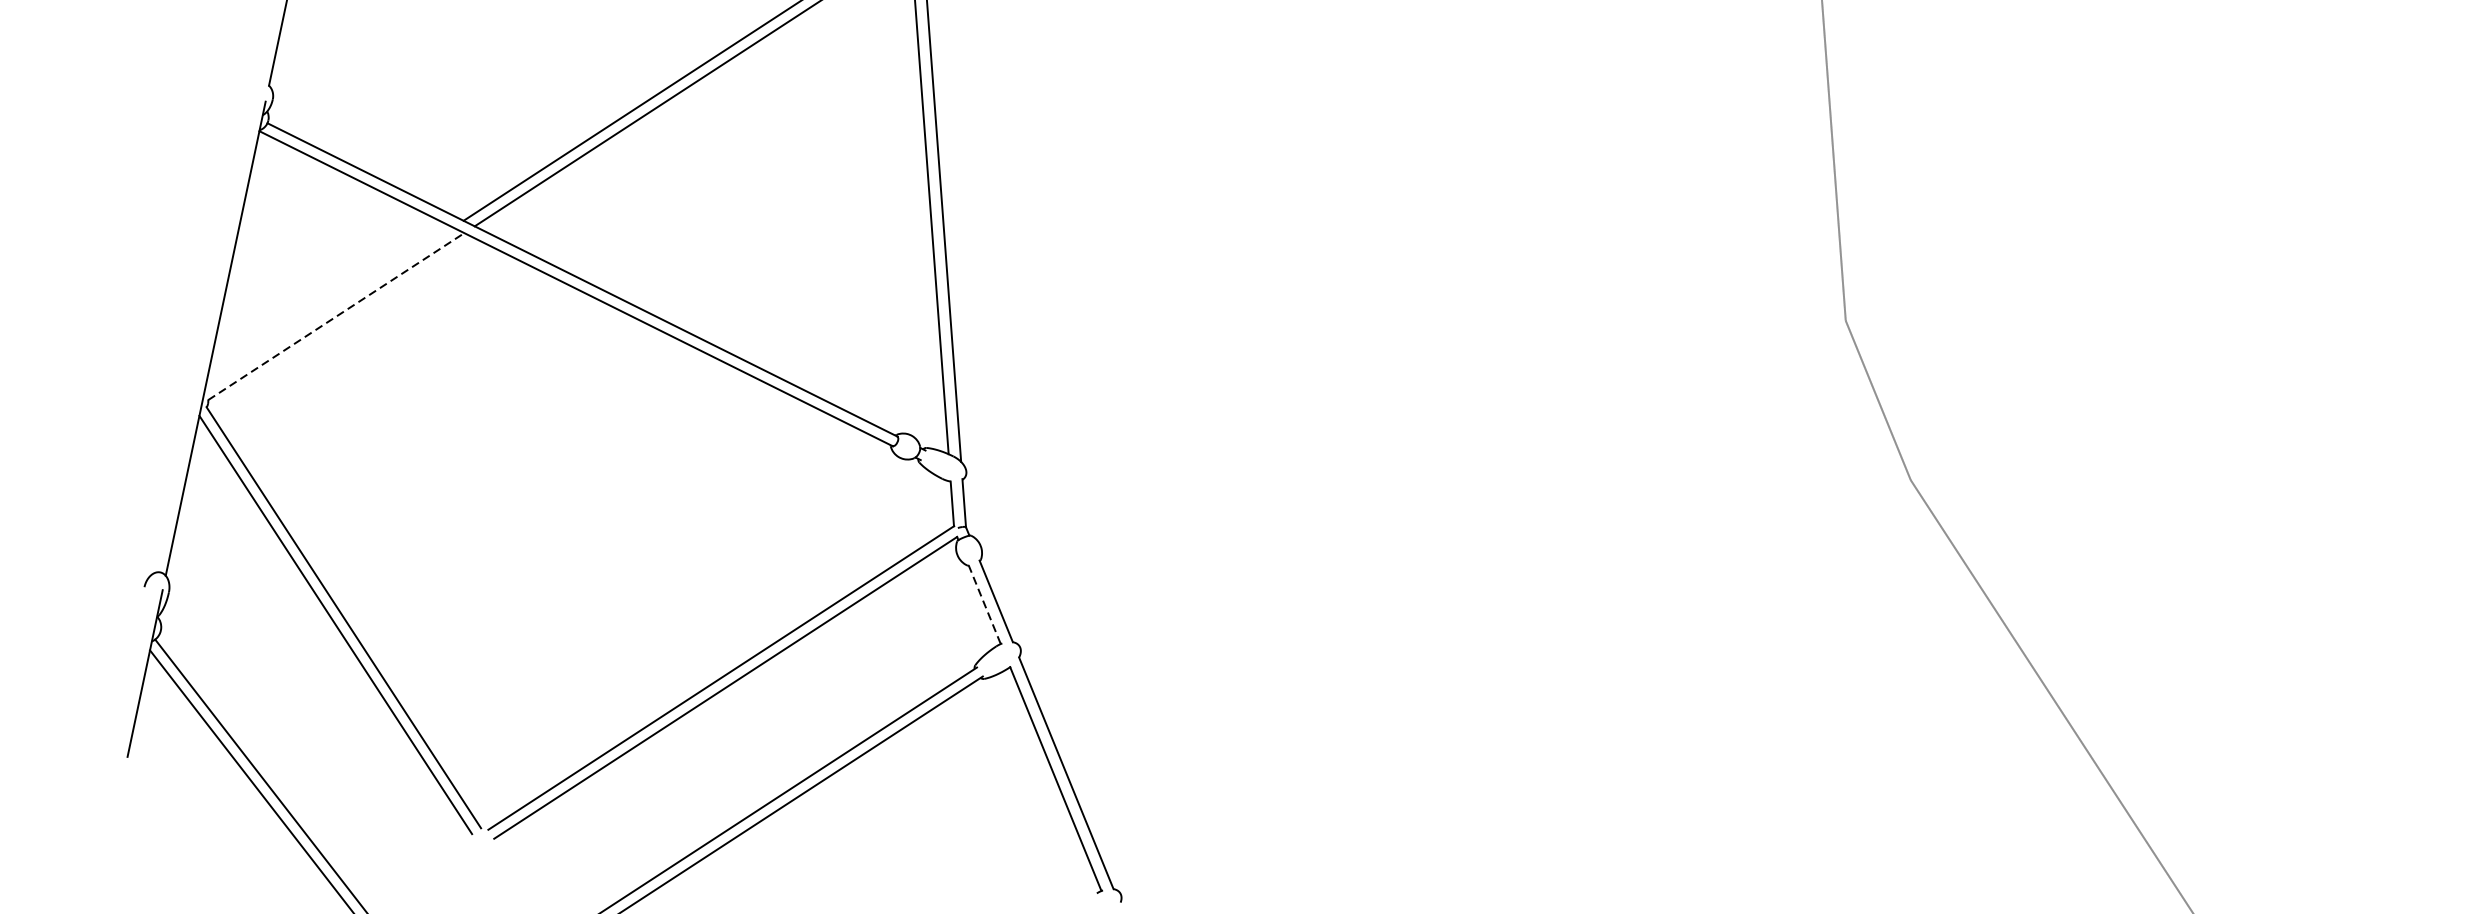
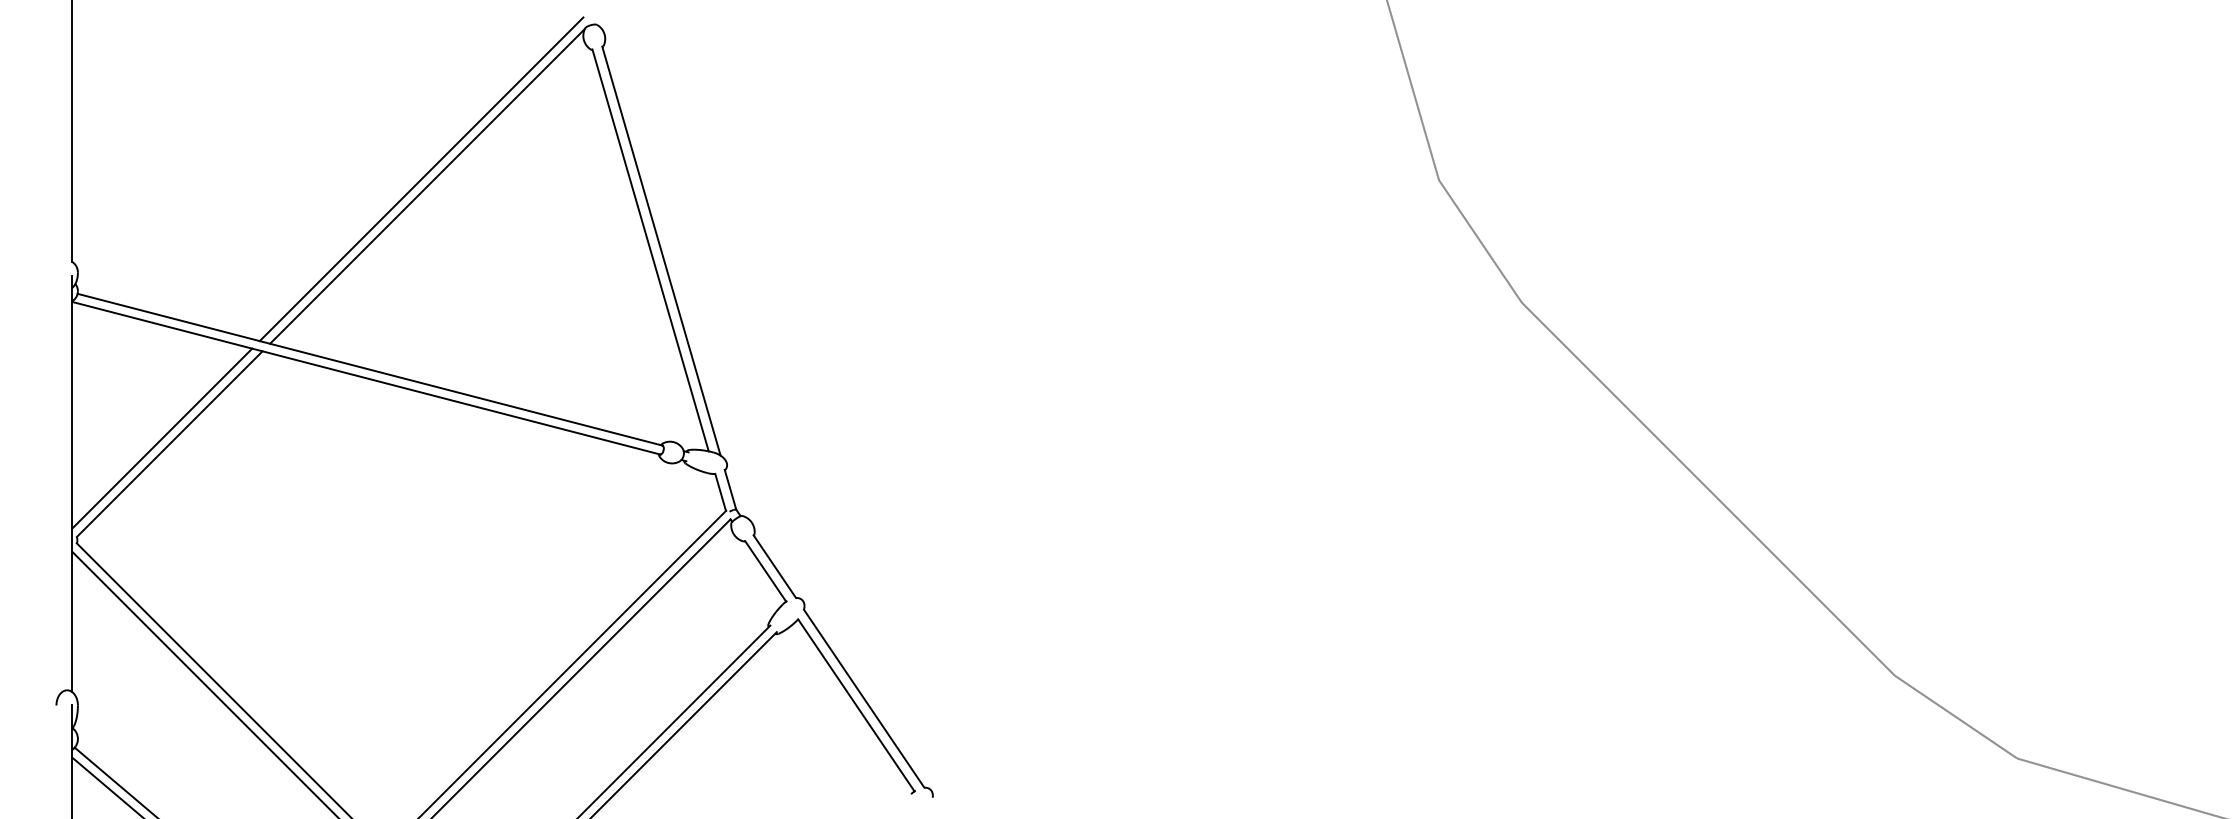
line: (329, 308) -> (162, 438), added
line: (337, 316) -> (170, 443), dashed -> solid
line: (984, 604) -> (765, 571), dashed -> solid

